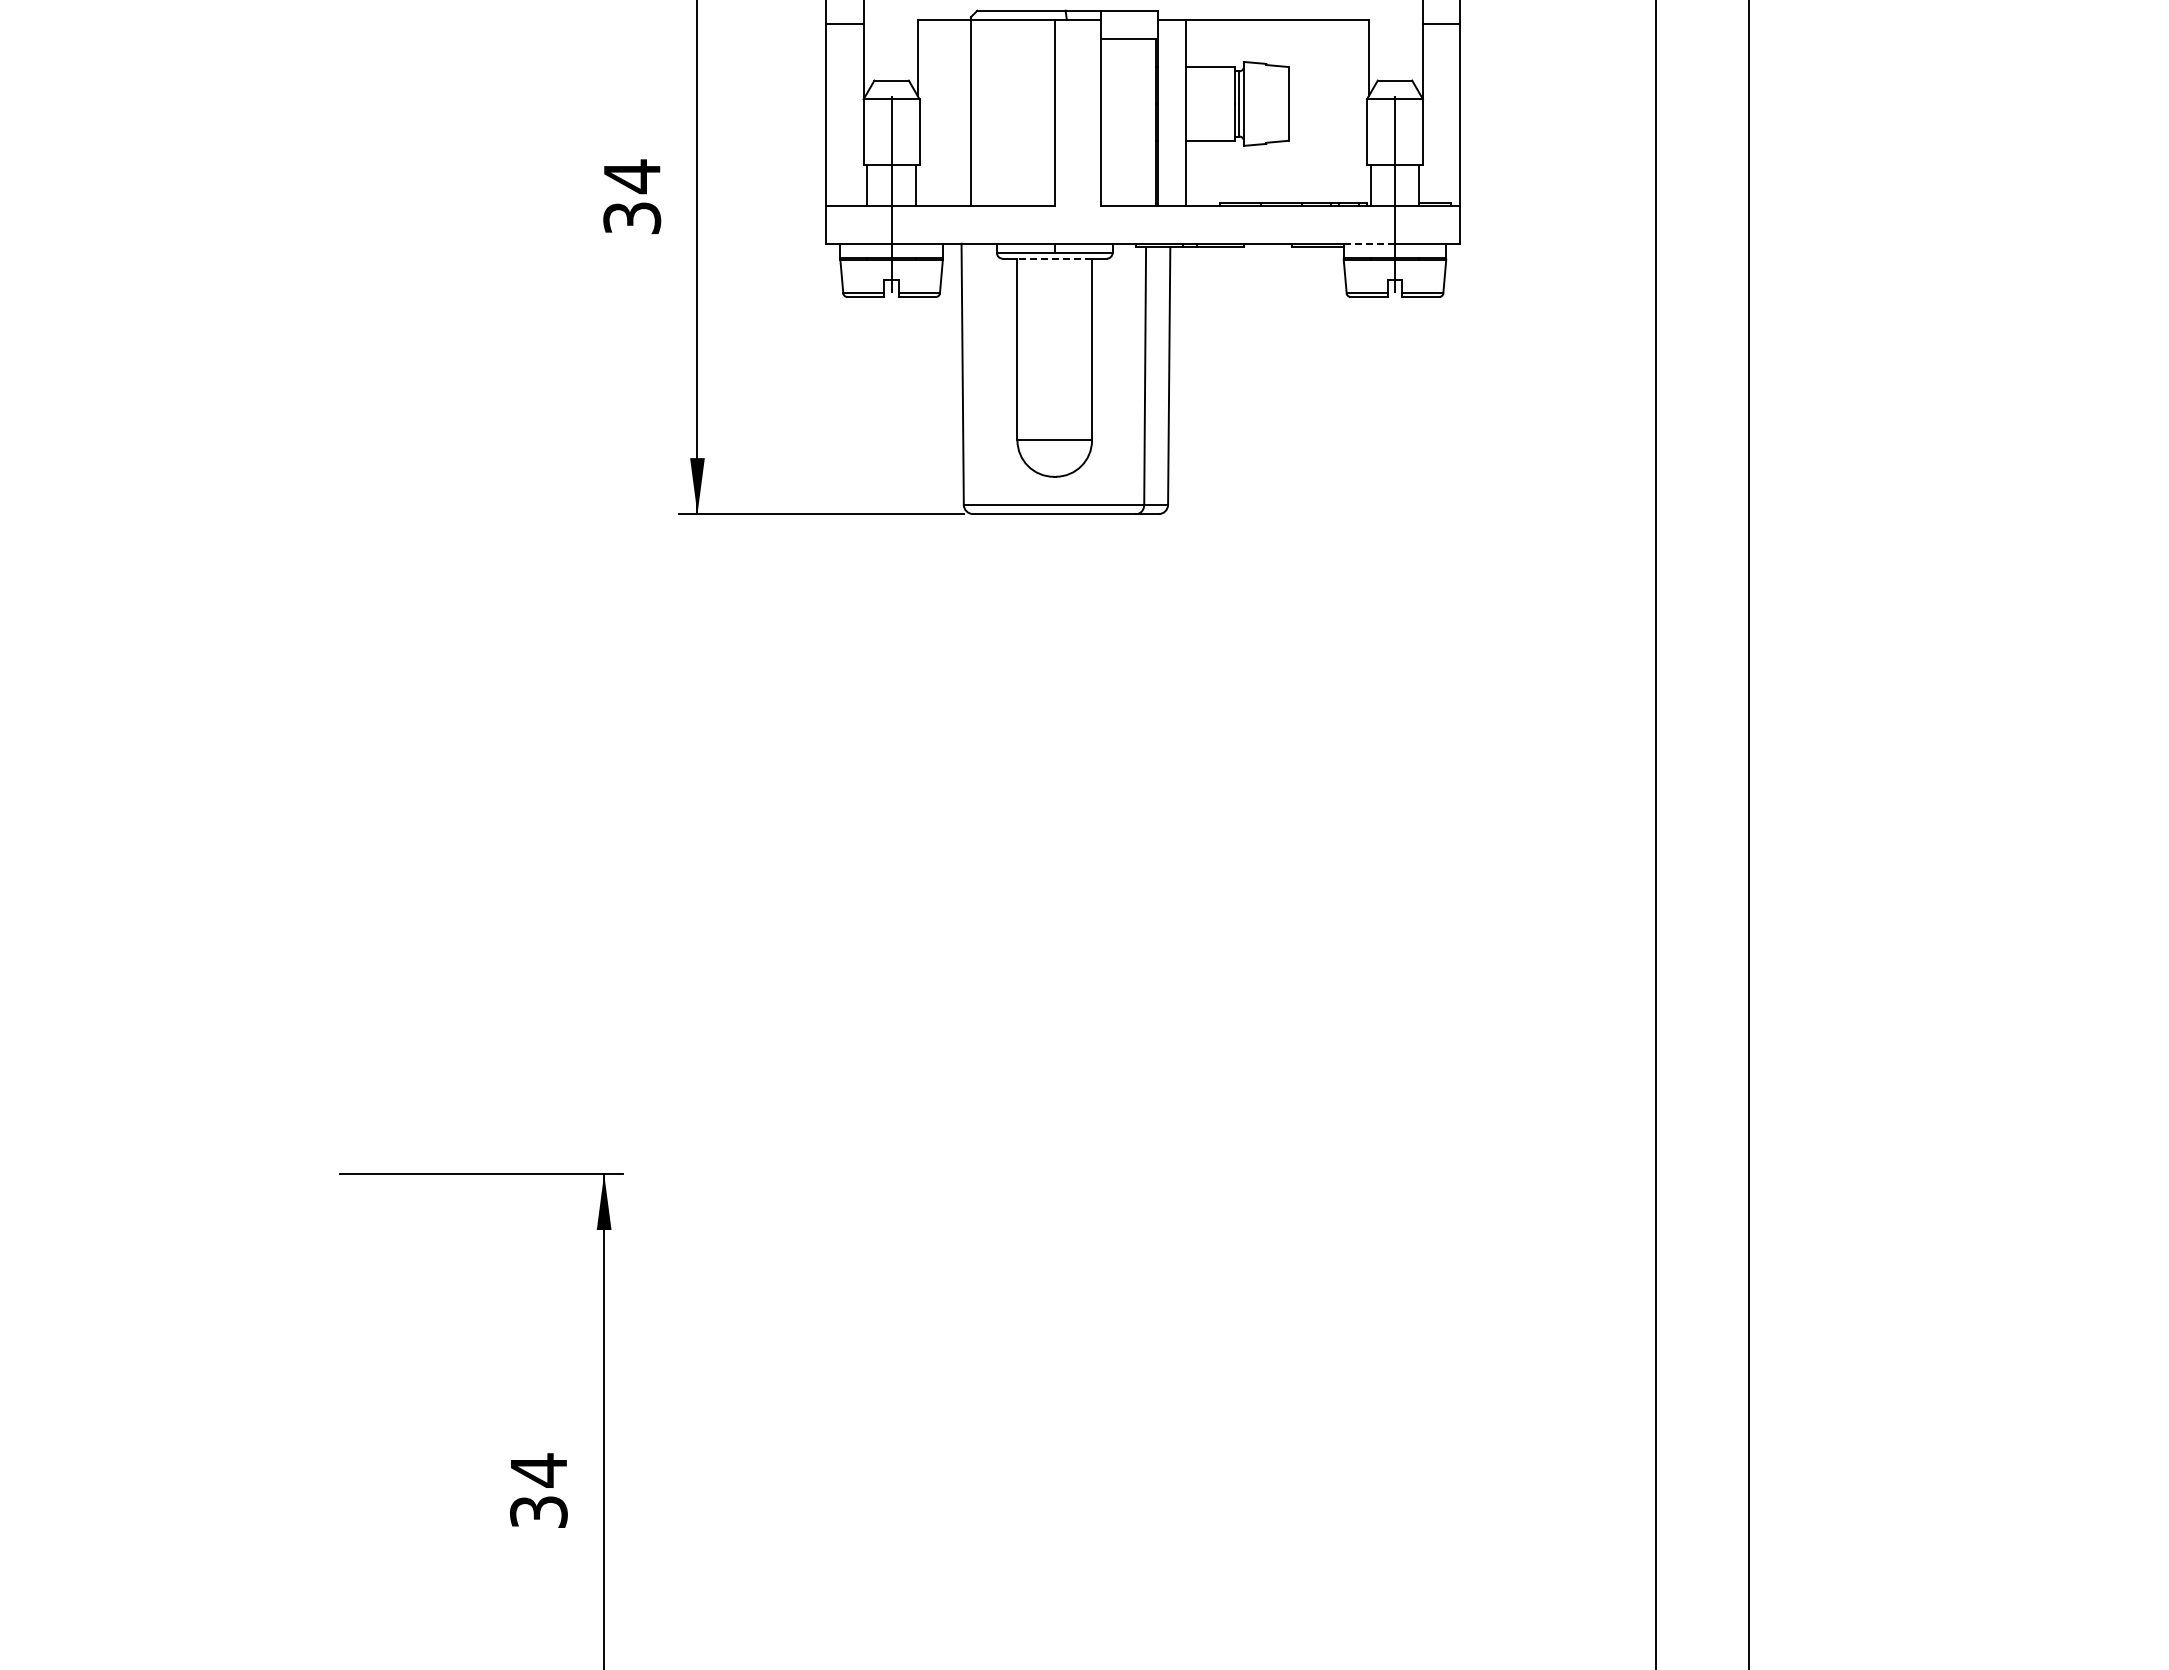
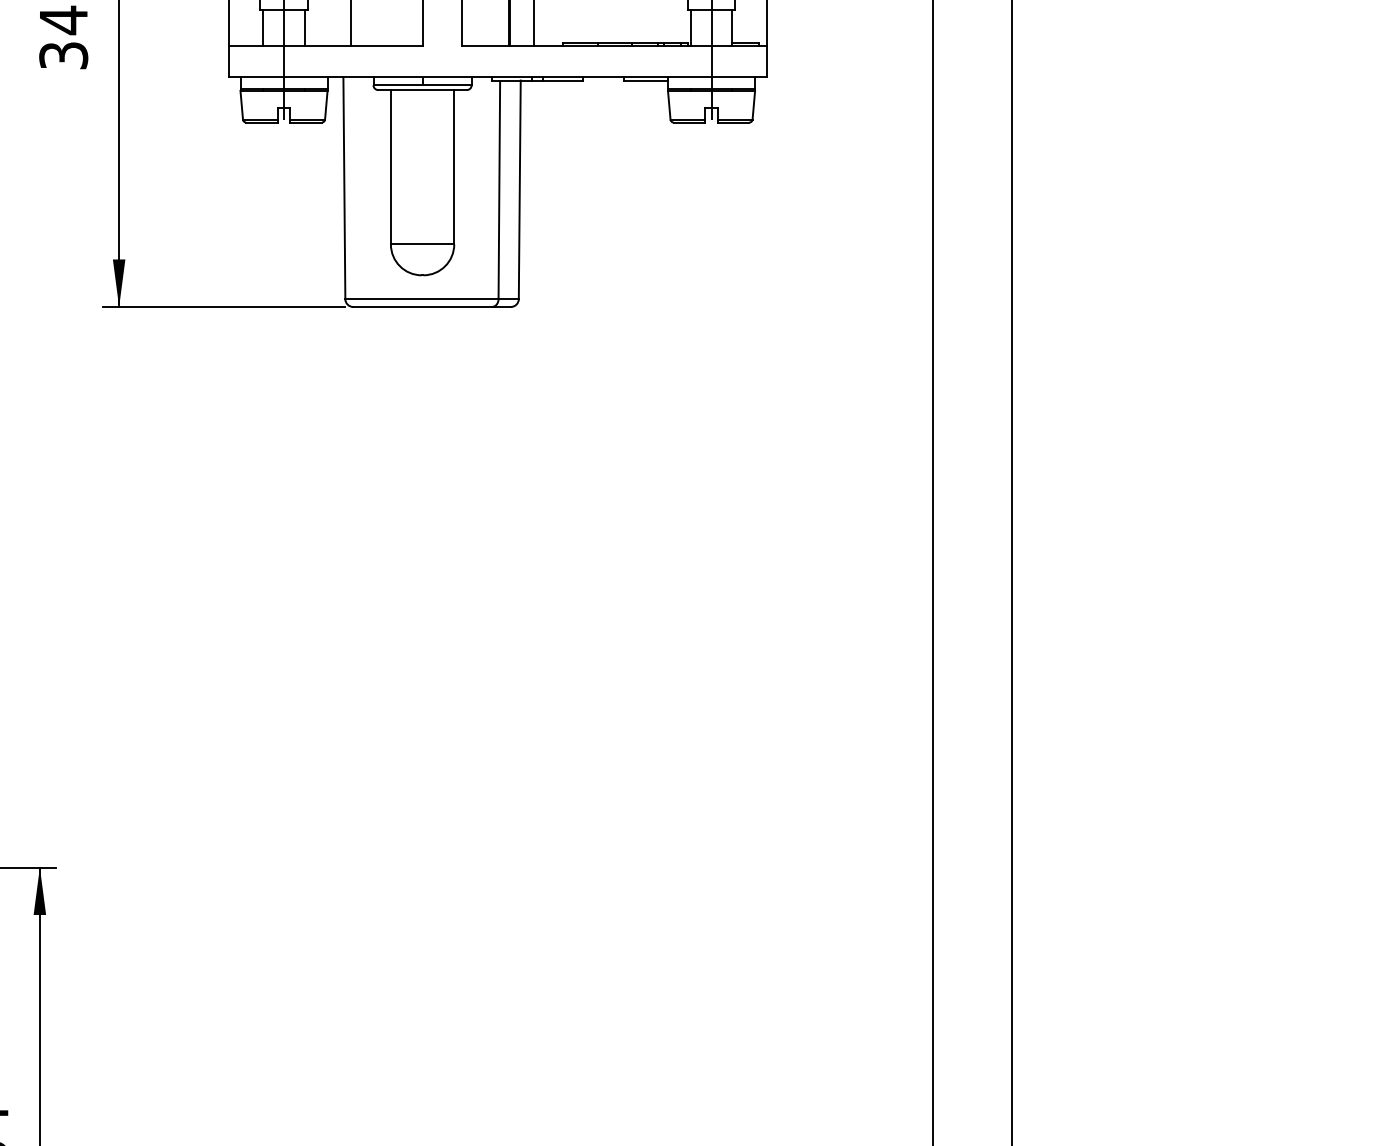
line: (1369, 243) -> (689, 77), dashed -> solid
line: (1054, 258) -> (422, 89), dashed -> solid

